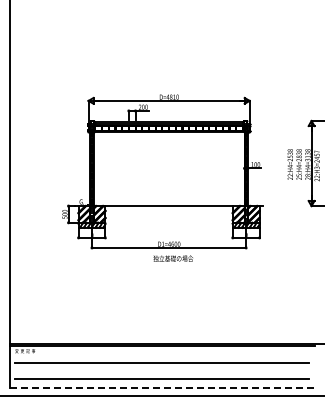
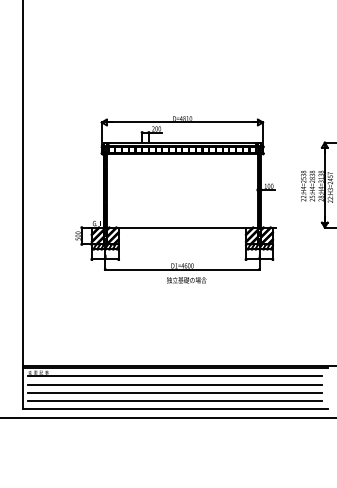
line: (162, 354) -> (175, 376), added
line: (162, 370) -> (175, 392), added
line: (162, 387) -> (175, 409), dashed -> solid

